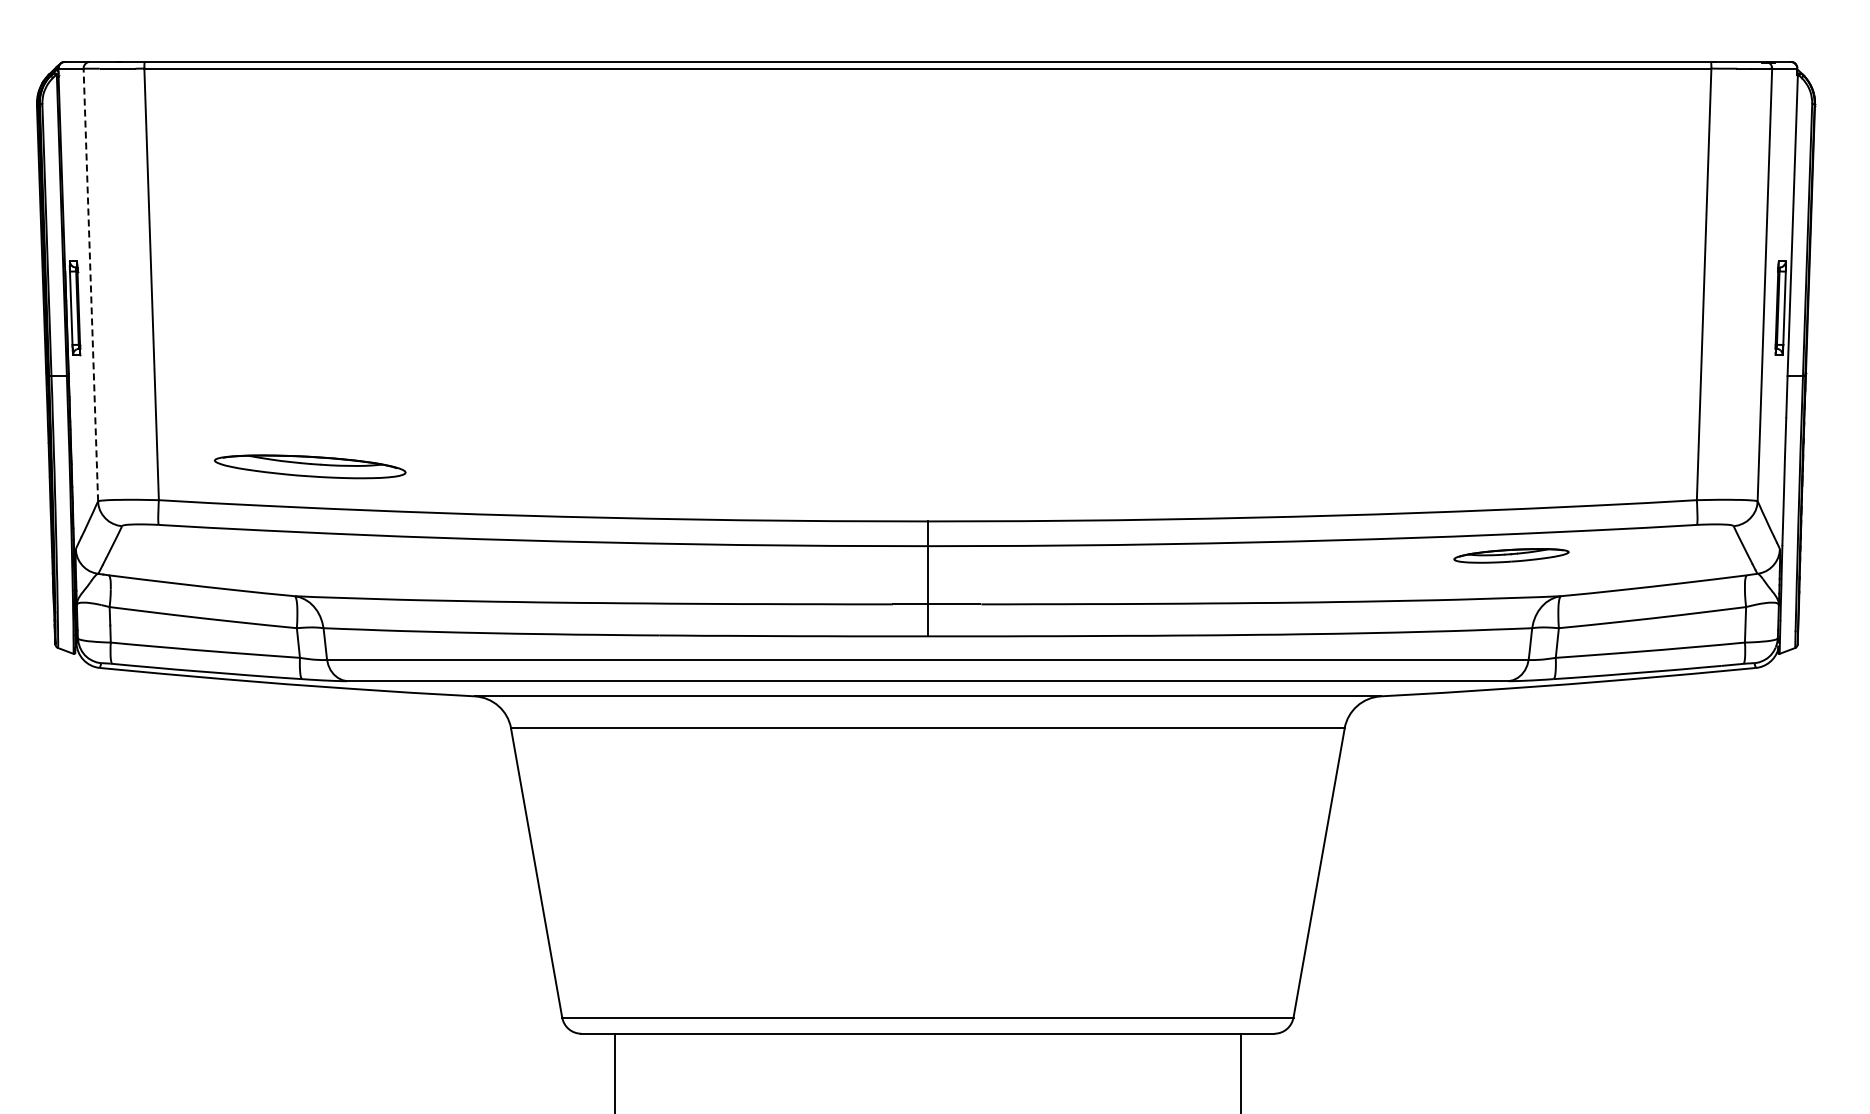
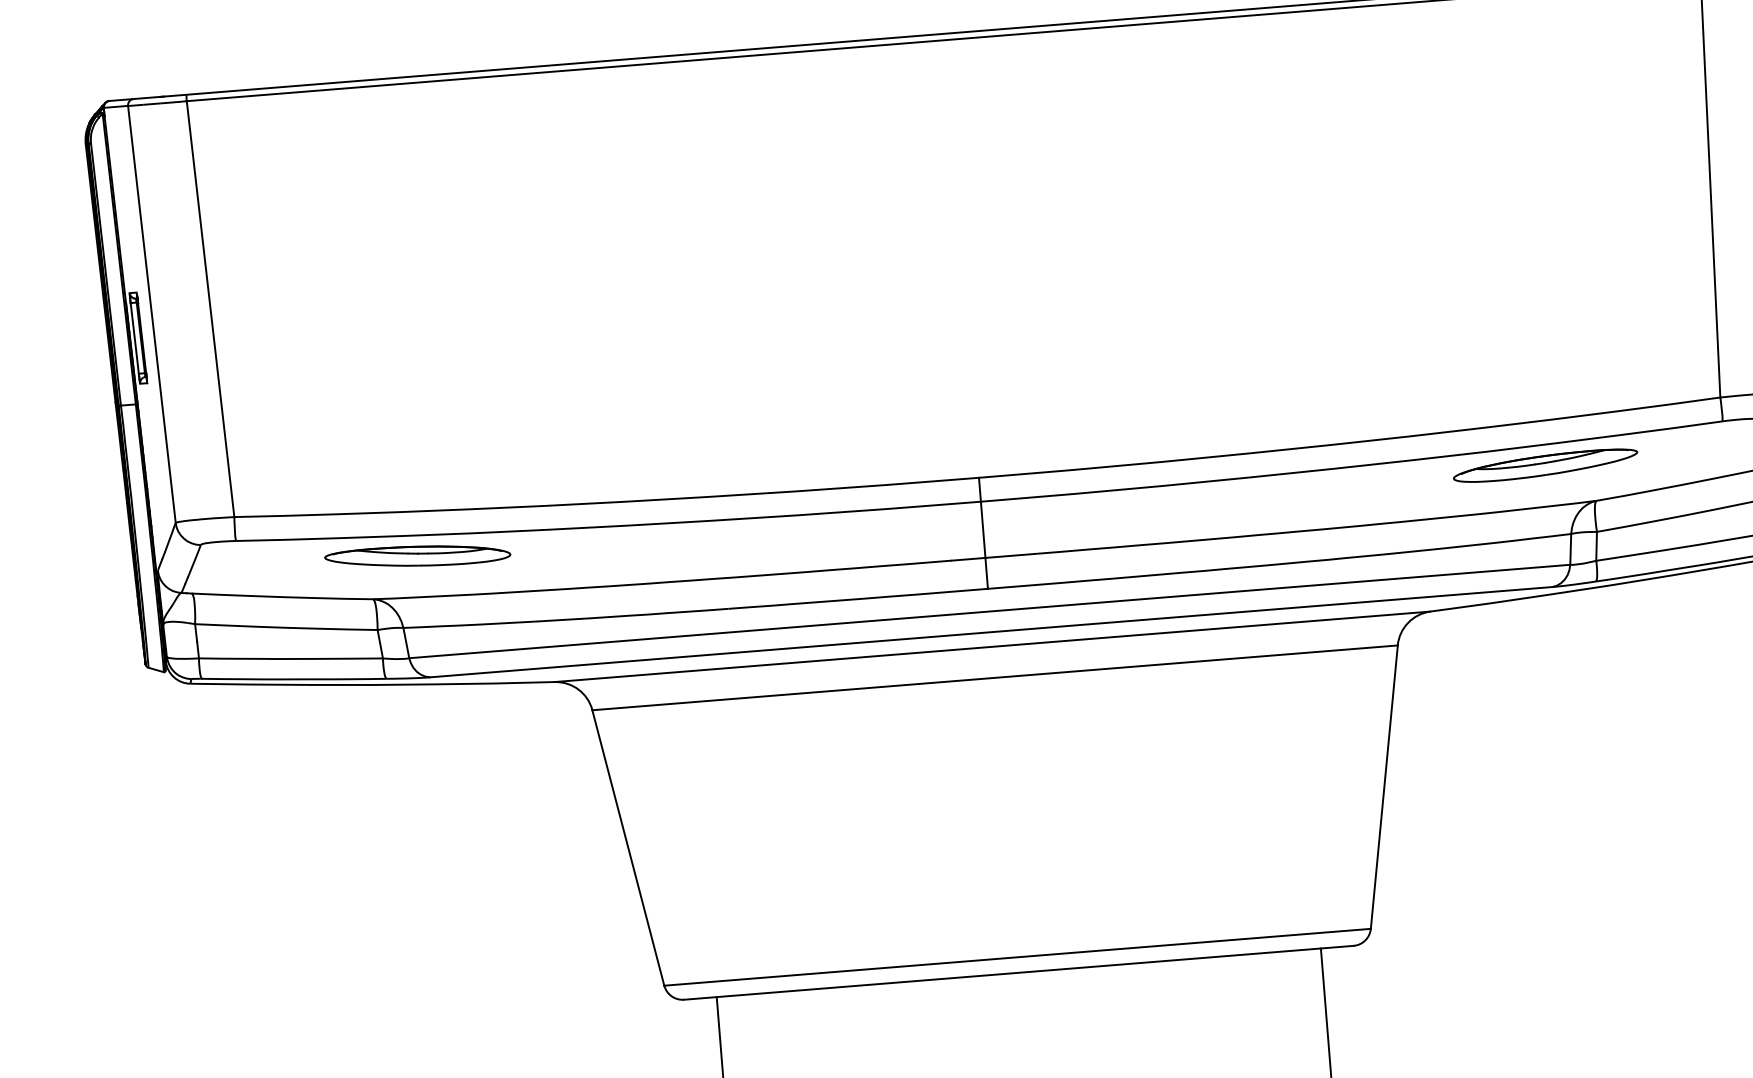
line: (90, 284) -> (151, 313), dashed -> solid
part: (309, 466) -> (417, 556), moved
part: (1511, 555) -> (1545, 465), size x1.67

